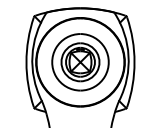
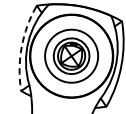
arc: (26, 62) -> (21, 47), solid -> dashed

